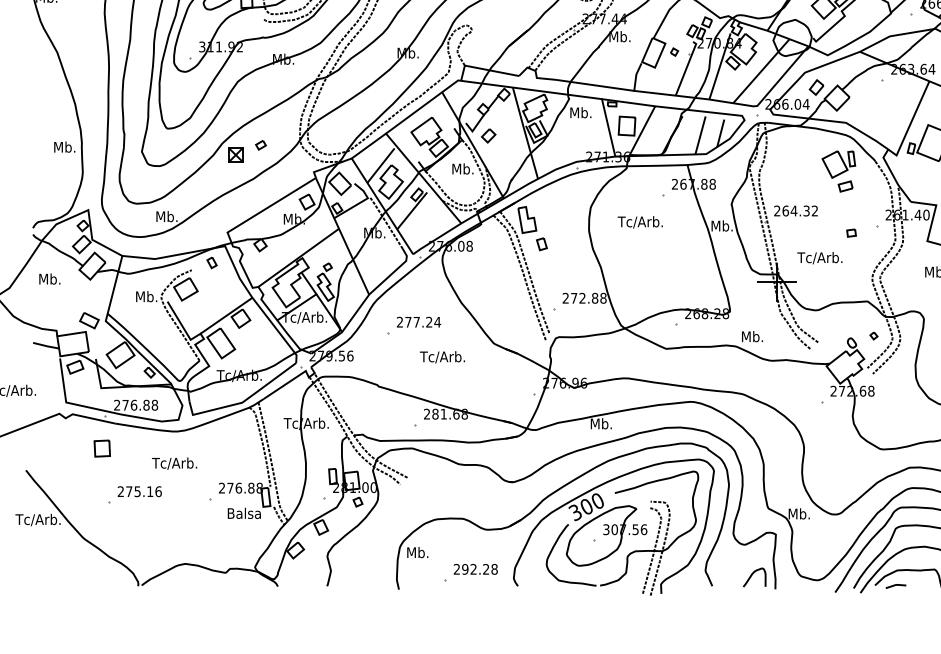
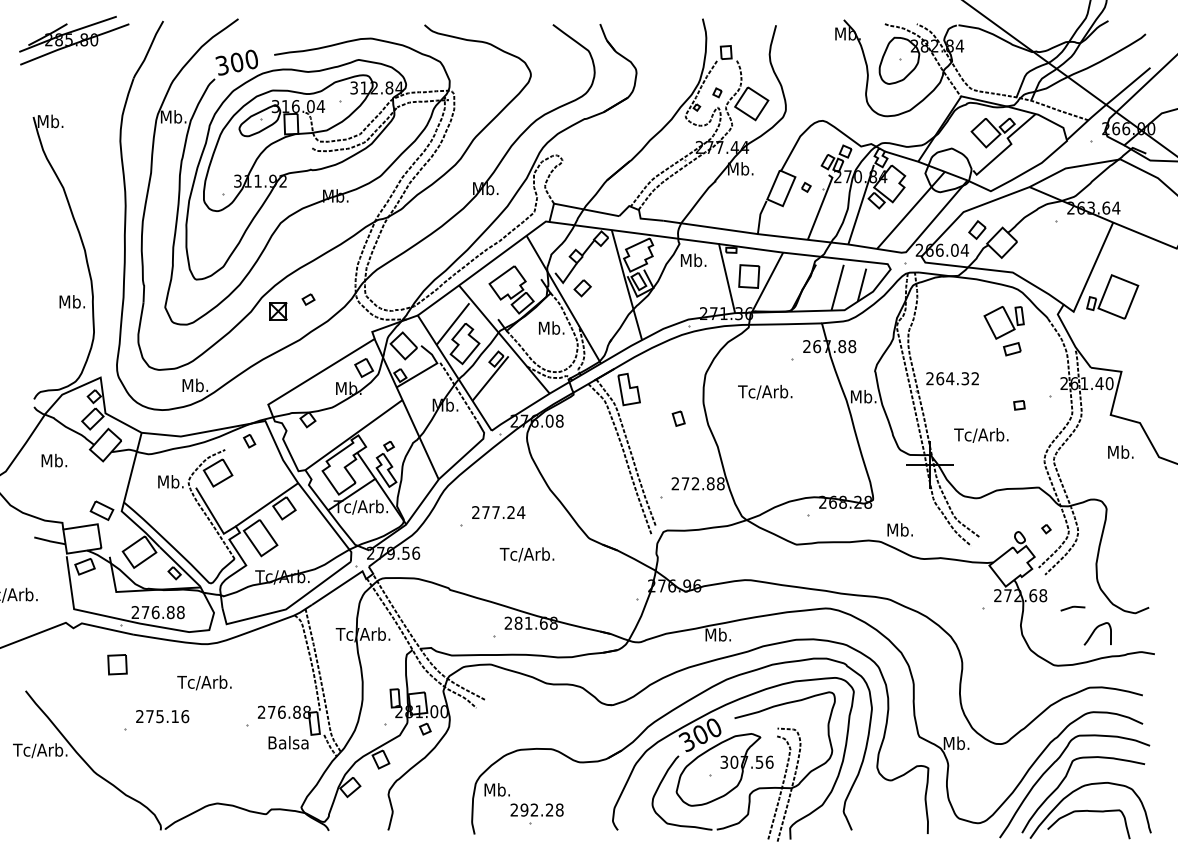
part: (541, 244) -> (678, 418), moved
text: (475, 568) -> (536, 809), moved
curve: (751, 576) -> (1094, 632), moved
line: (895, 585) -> (1072, 607), moved

